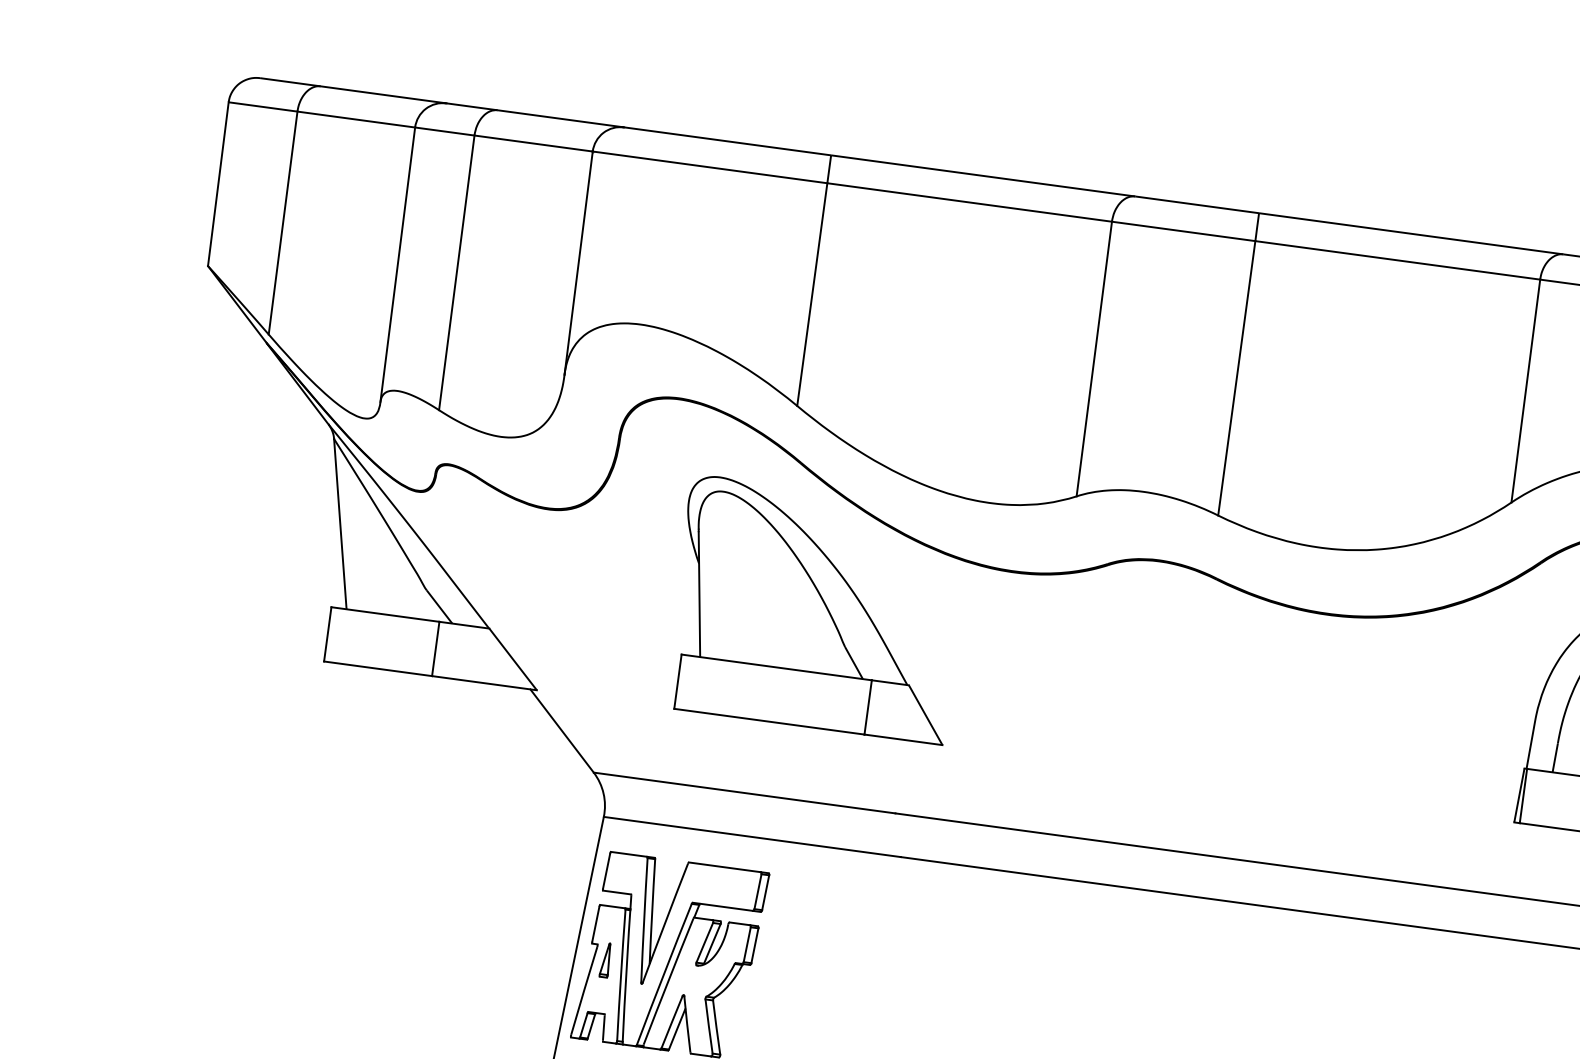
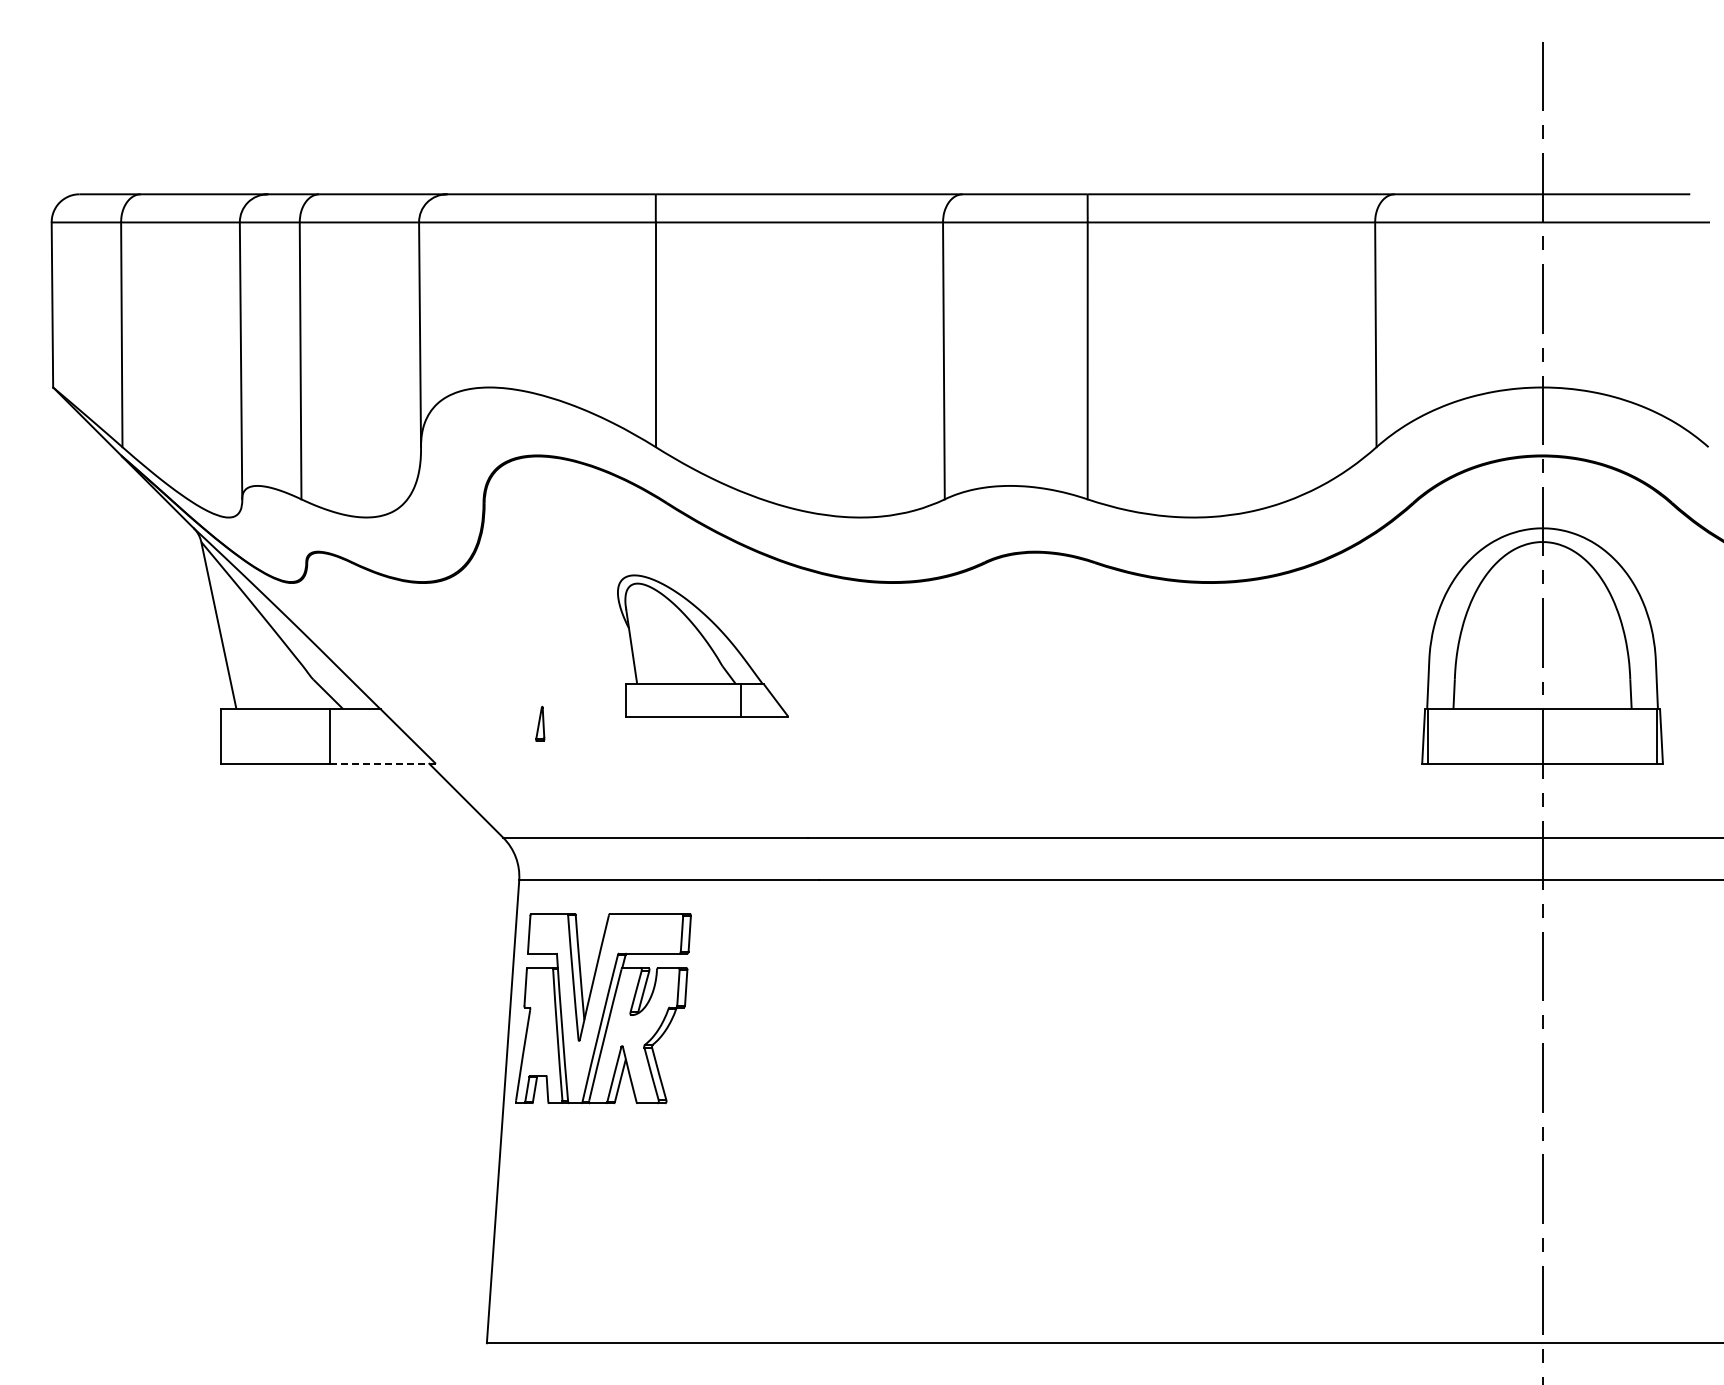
part: (816, 608) -> (702, 645), size x0.6
line: (485, 682) -> (383, 763), solid -> dashed
part: (606, 959) -> (540, 723), moved

